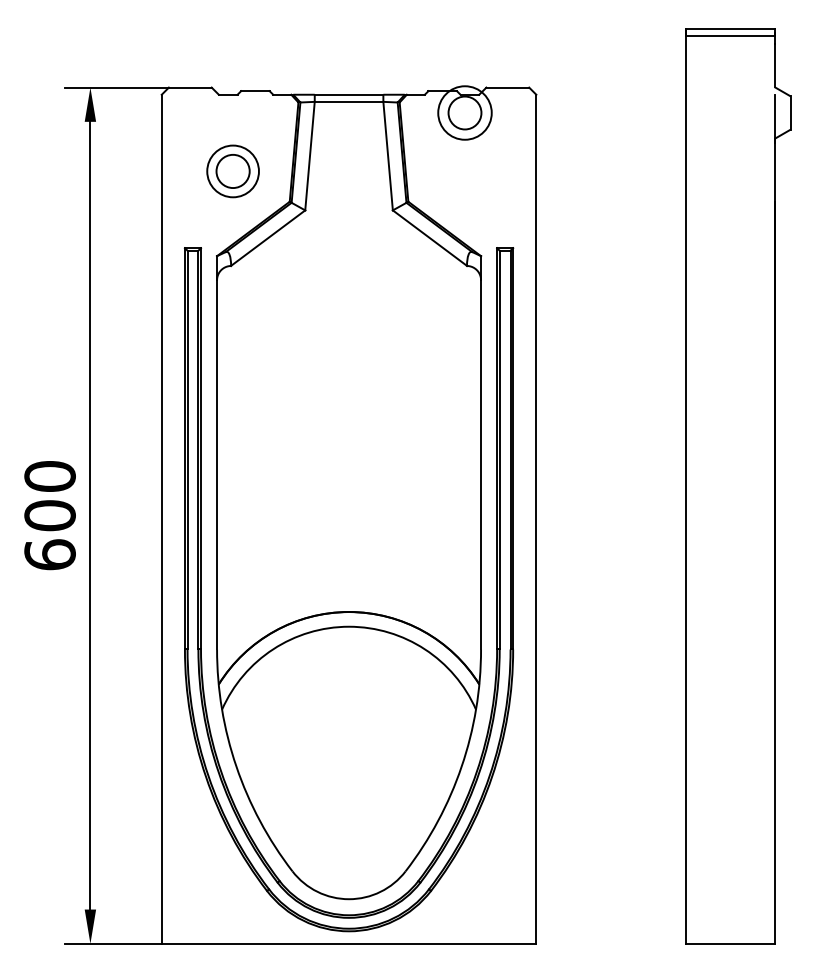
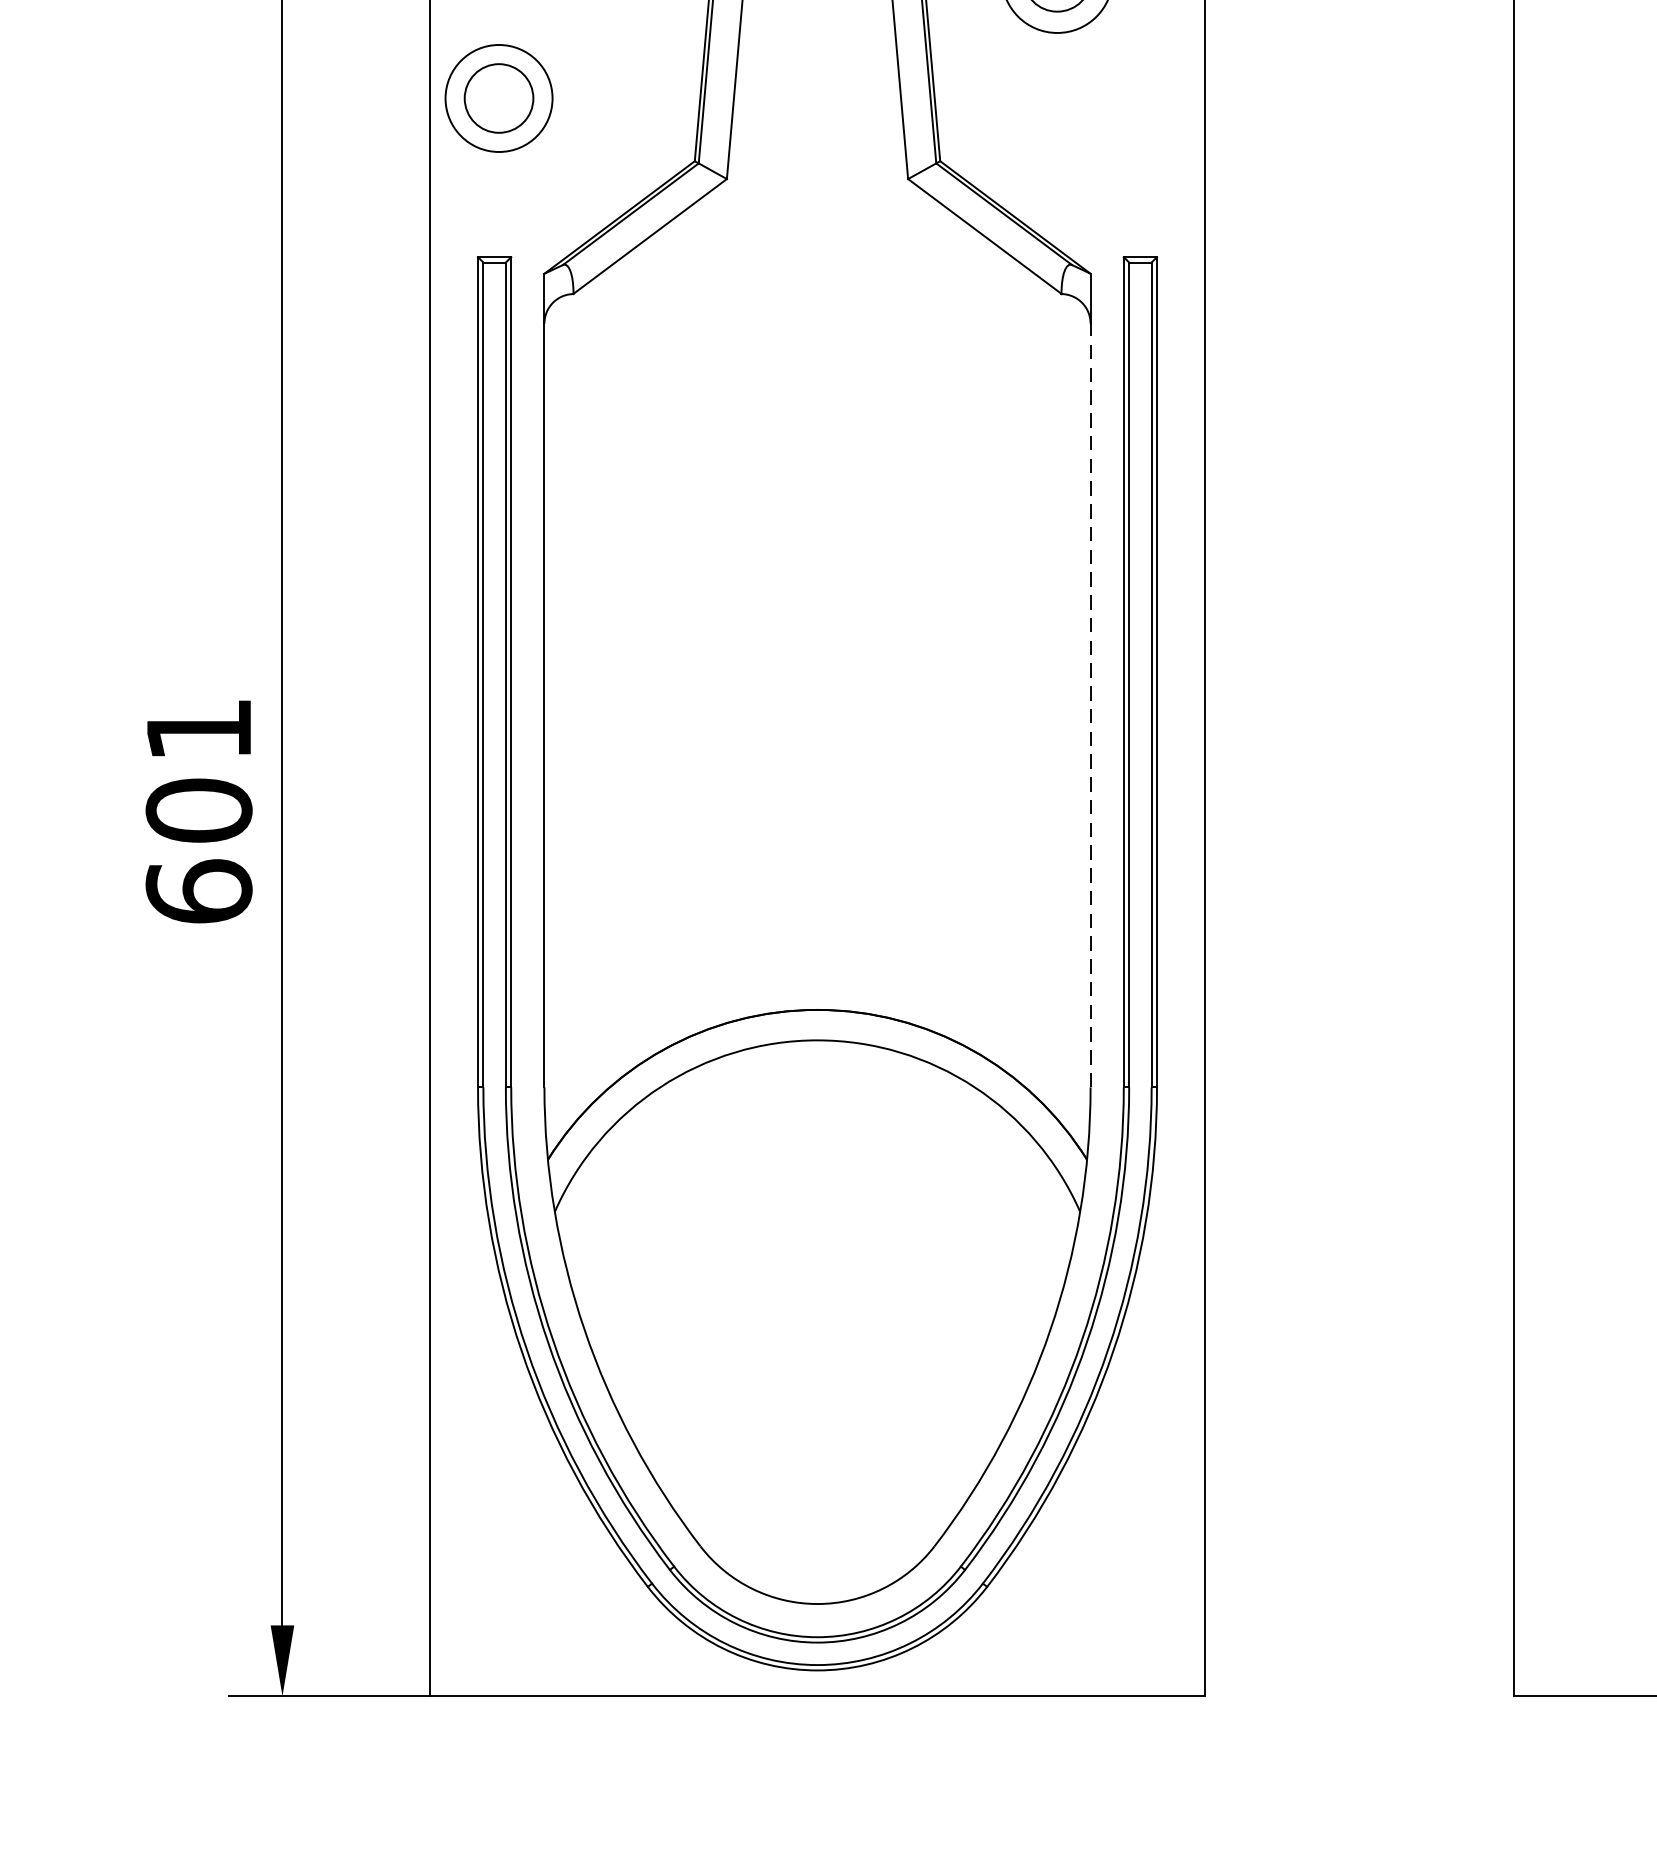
part: (232, 171) -> (497, 98), moved
line: (481, 464) -> (1091, 704), solid -> dashed
text: (49, 476) -> (197, 729), 600 -> 601

